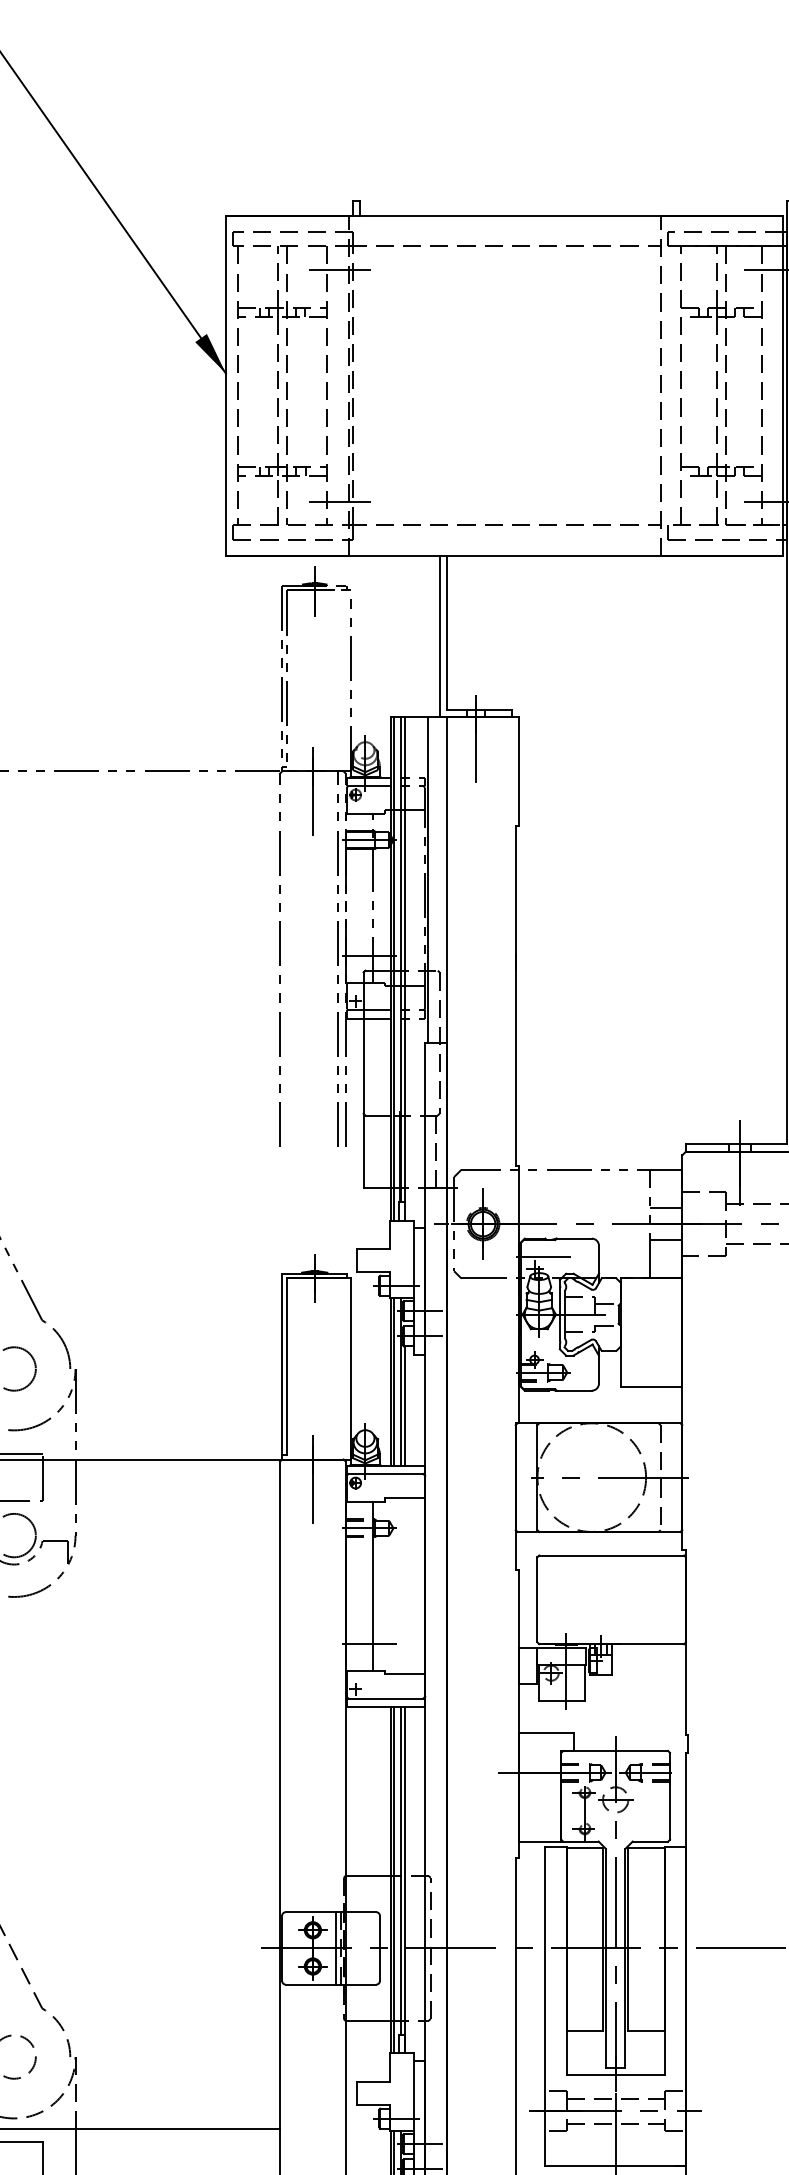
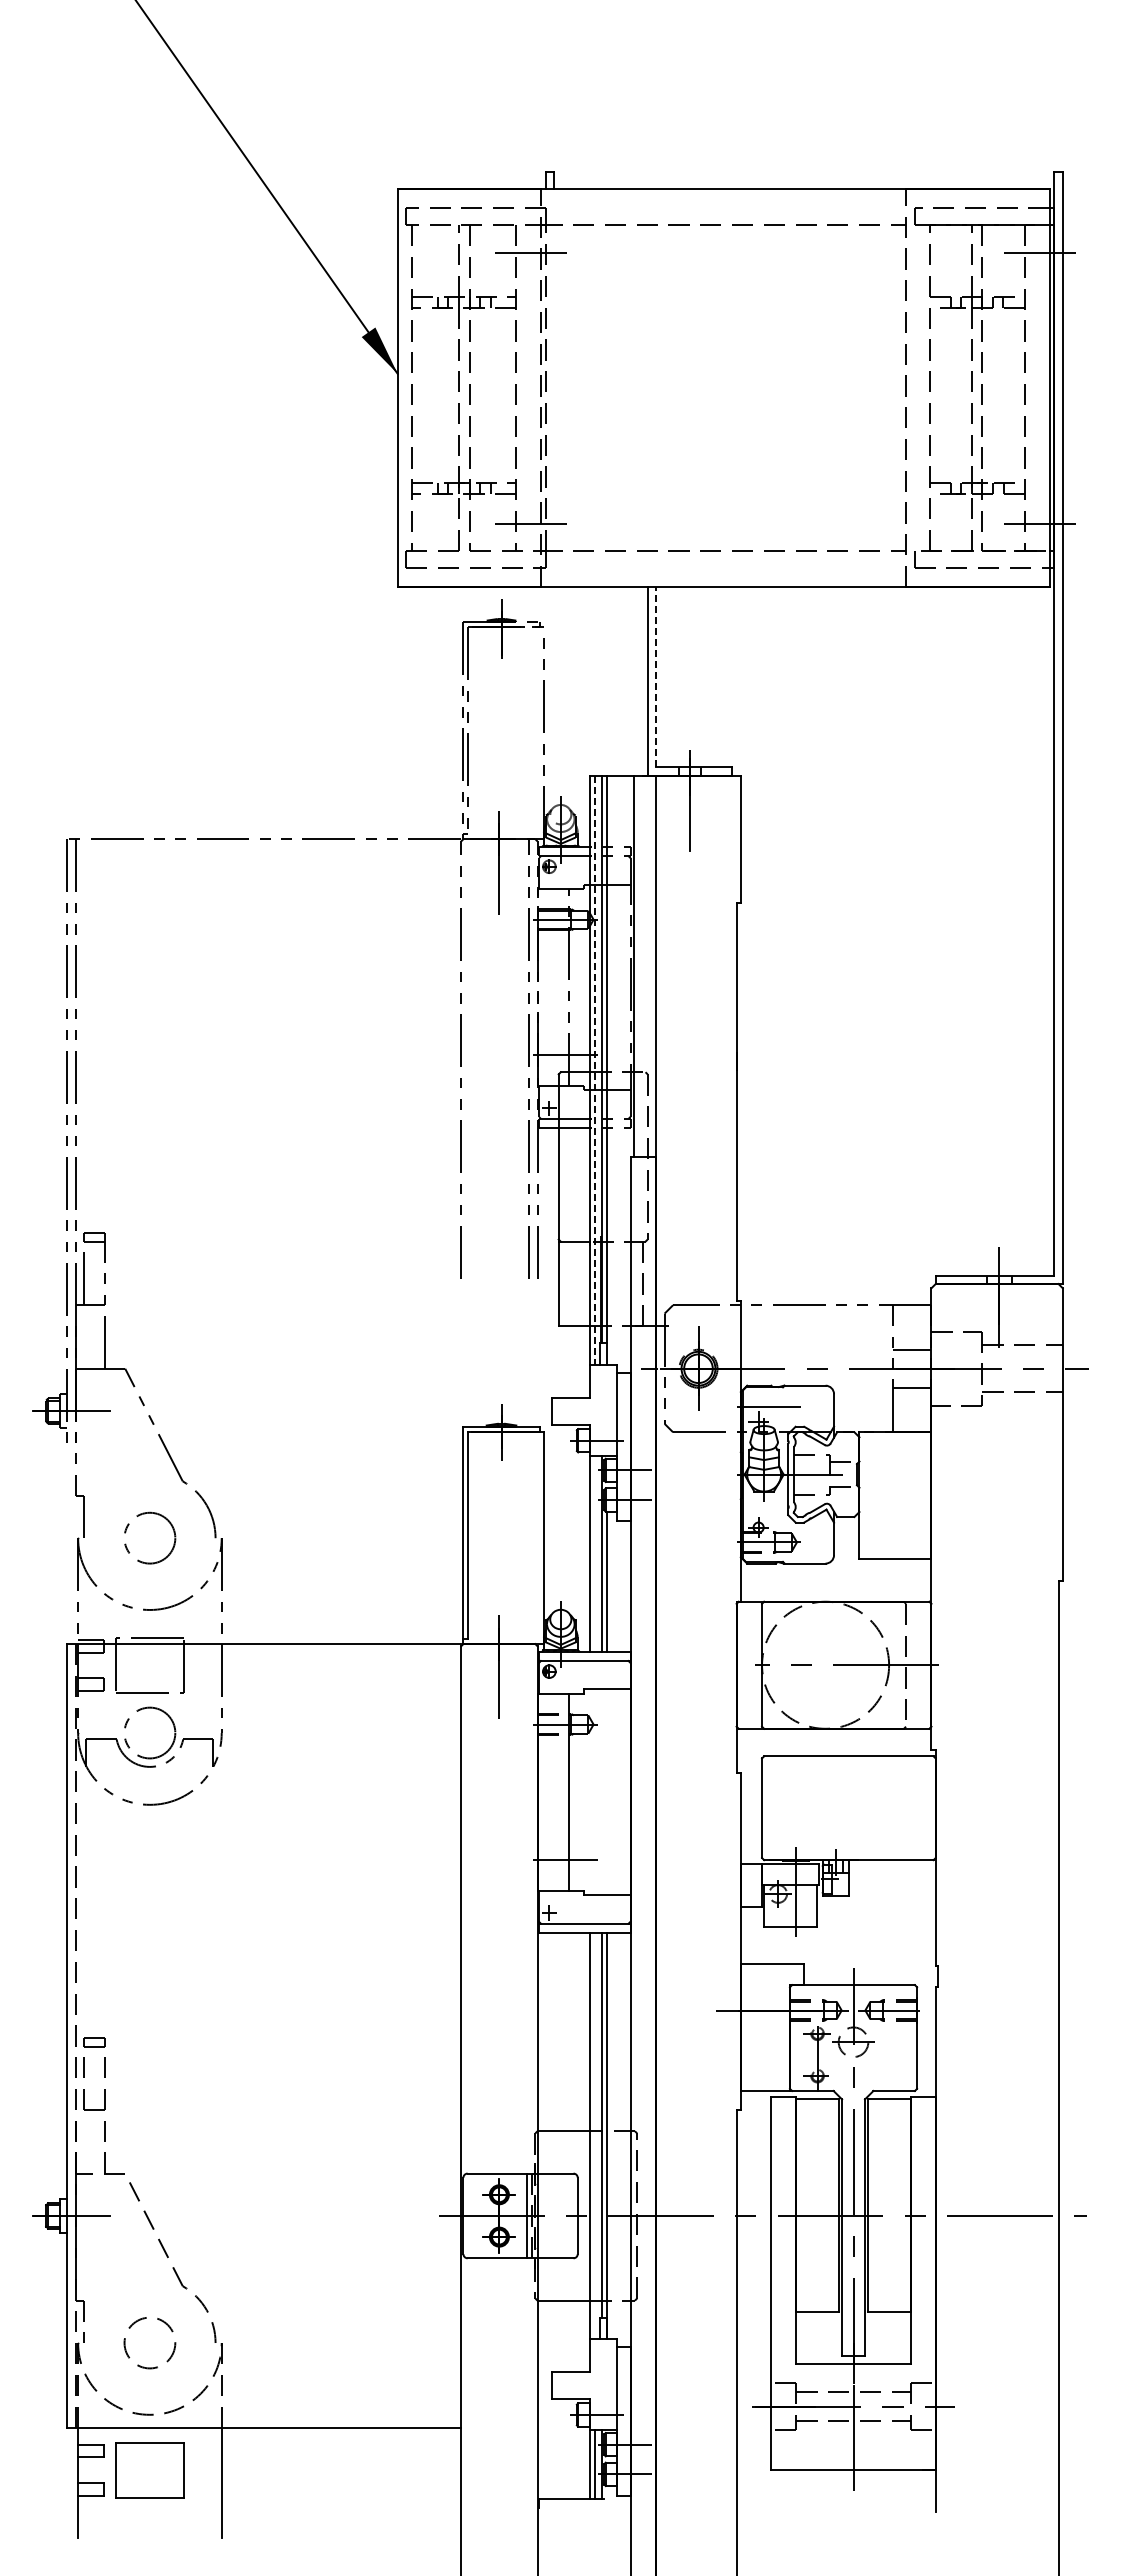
line: (447, 632) -> (656, 676), solid -> dashed
line: (394, 969) -> (594, 1070), solid -> dashed
line: (394, 1382) -> (594, 1553), removed
line: (394, 1879) -> (594, 2135), removed

